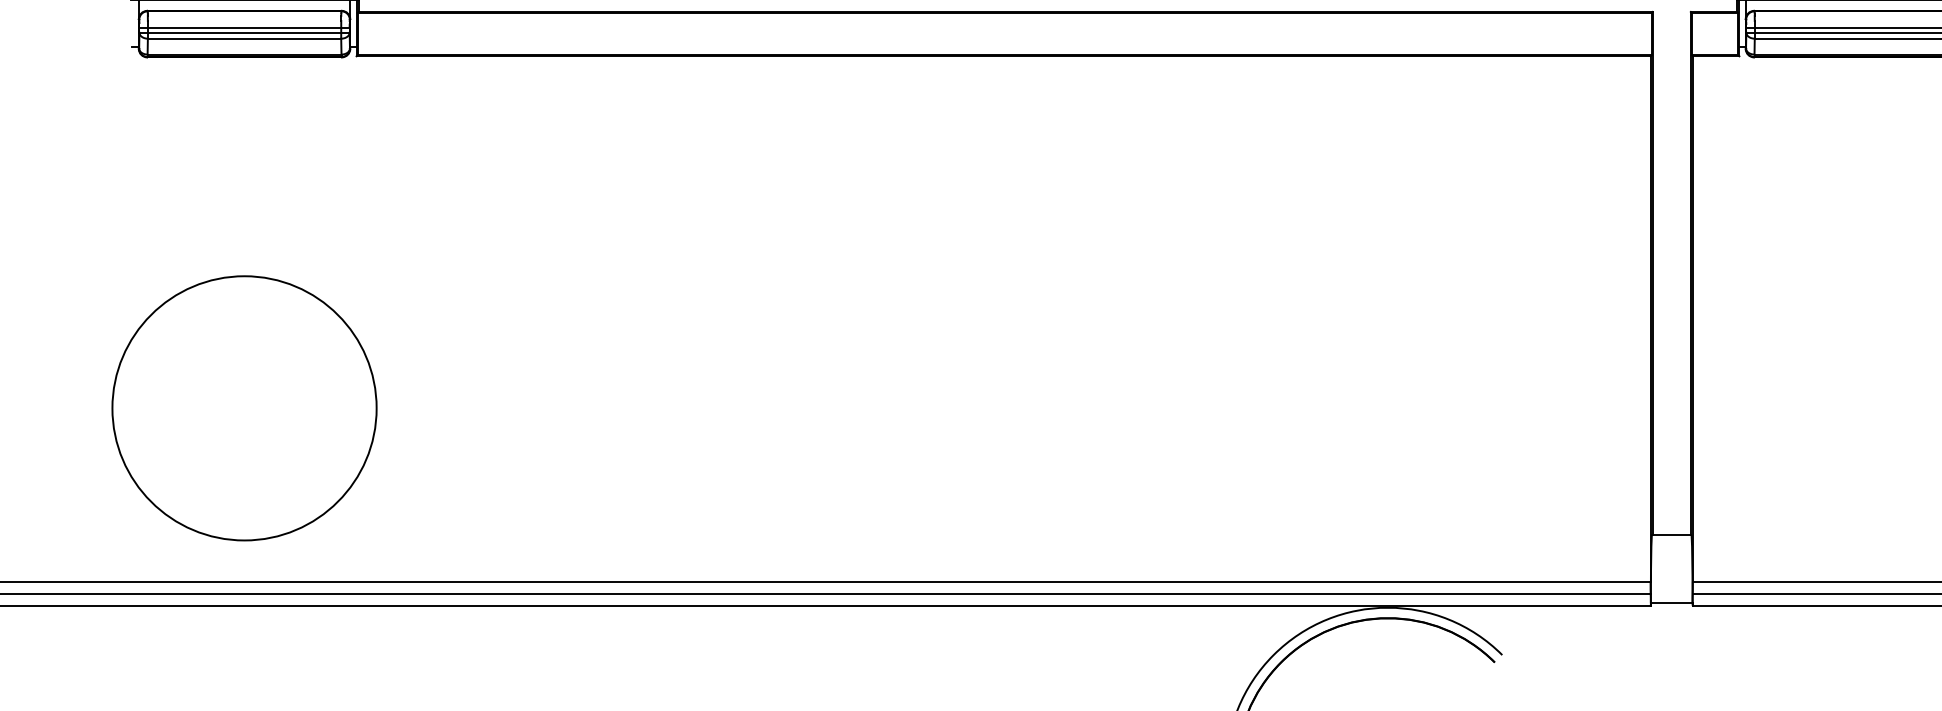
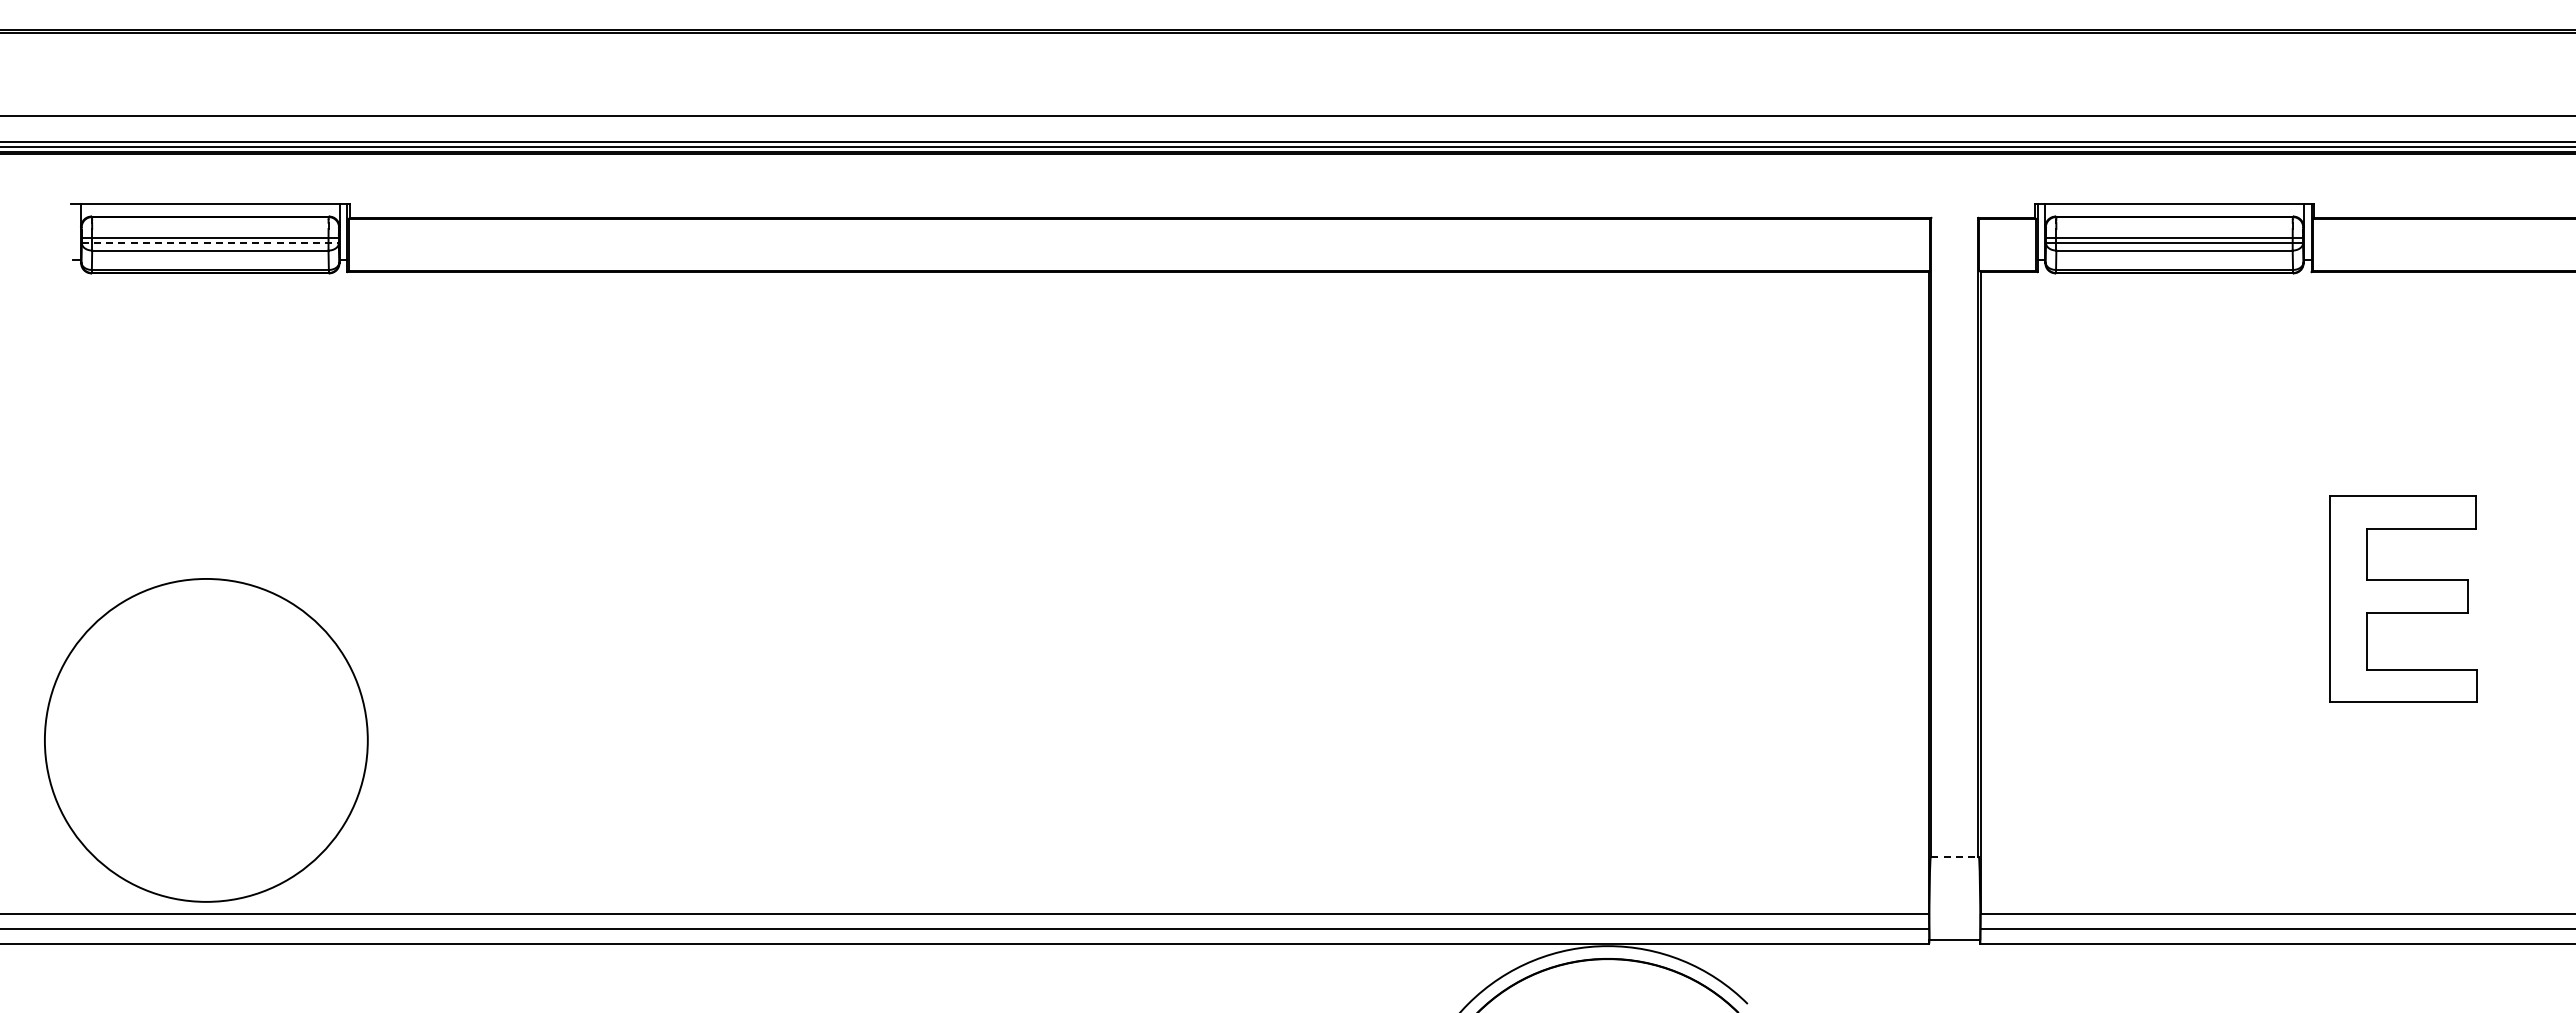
line: (244, 32) -> (210, 243), solid -> dashed
circle: (244, 408) -> (206, 740), moved
line: (1672, 535) -> (1955, 857), solid -> dashed

